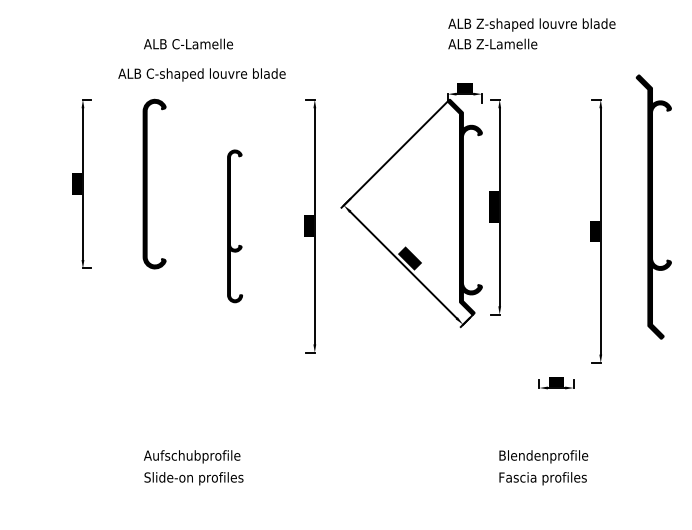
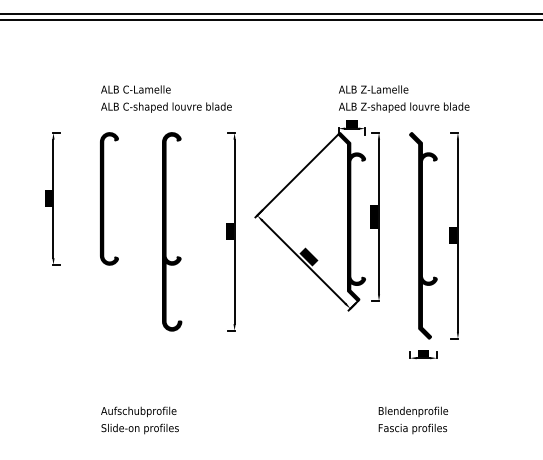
text: (532, 24) -> (404, 107), moved
text: (202, 74) -> (166, 107), moved
part: (653, 206) -> (423, 235), moved
part: (235, 225) -> (172, 231), size x1.67

